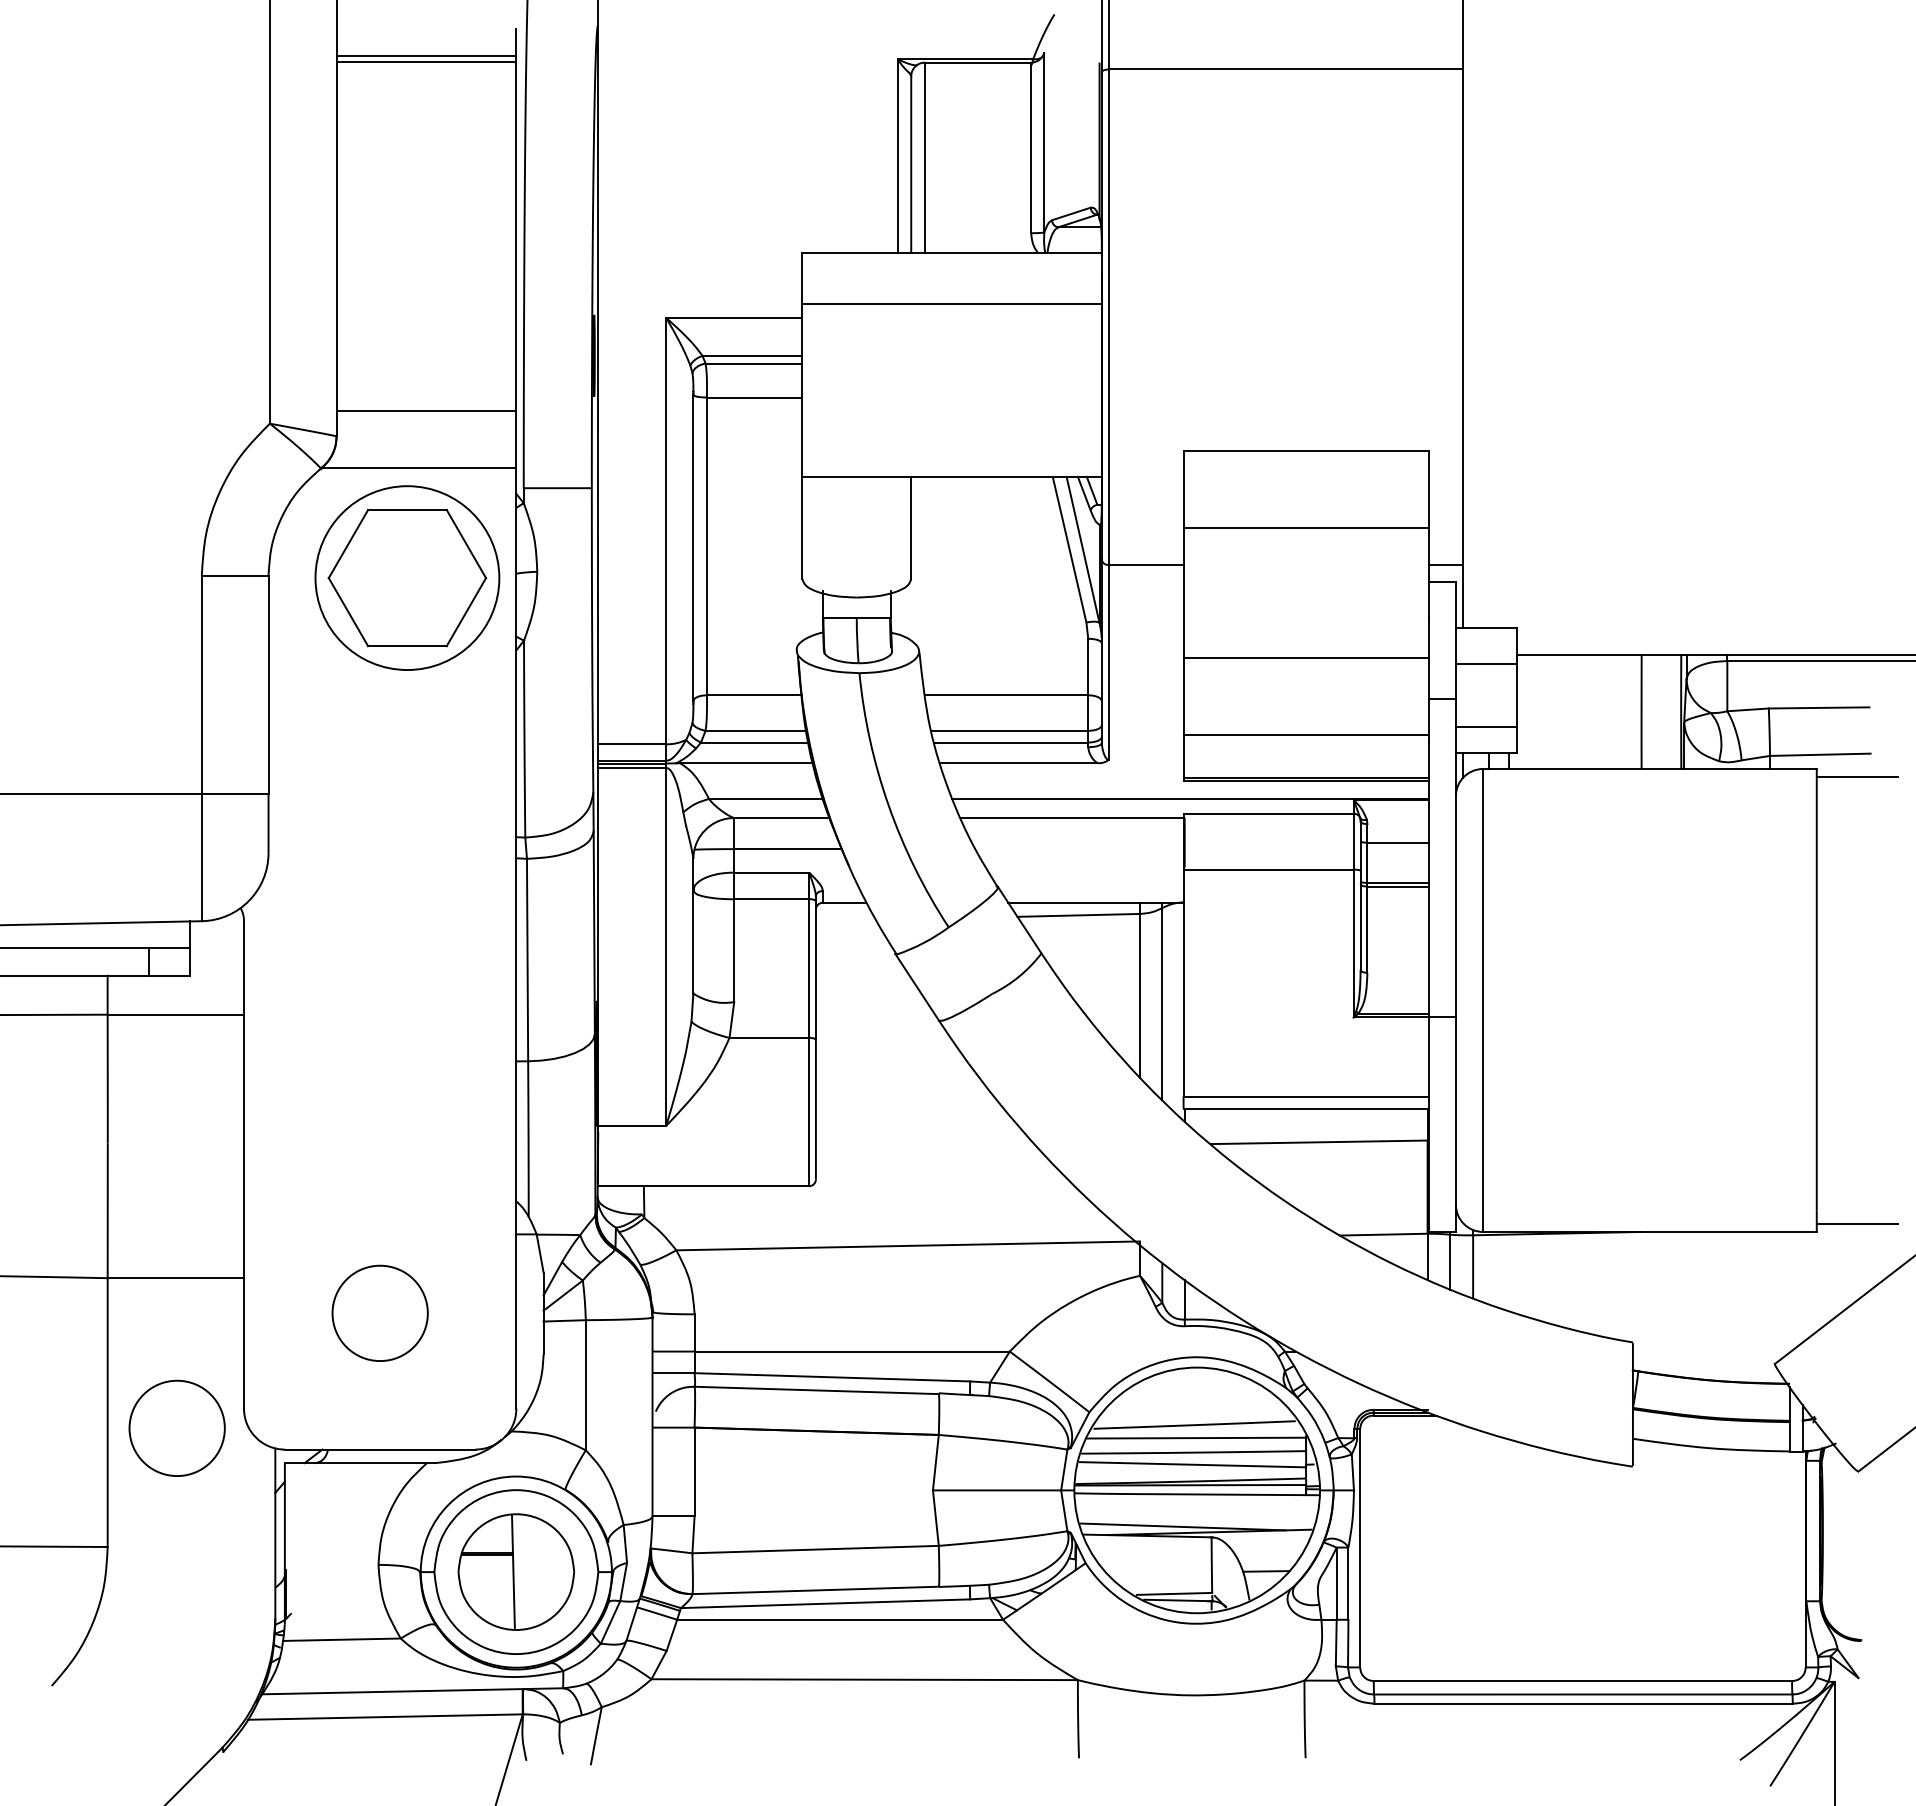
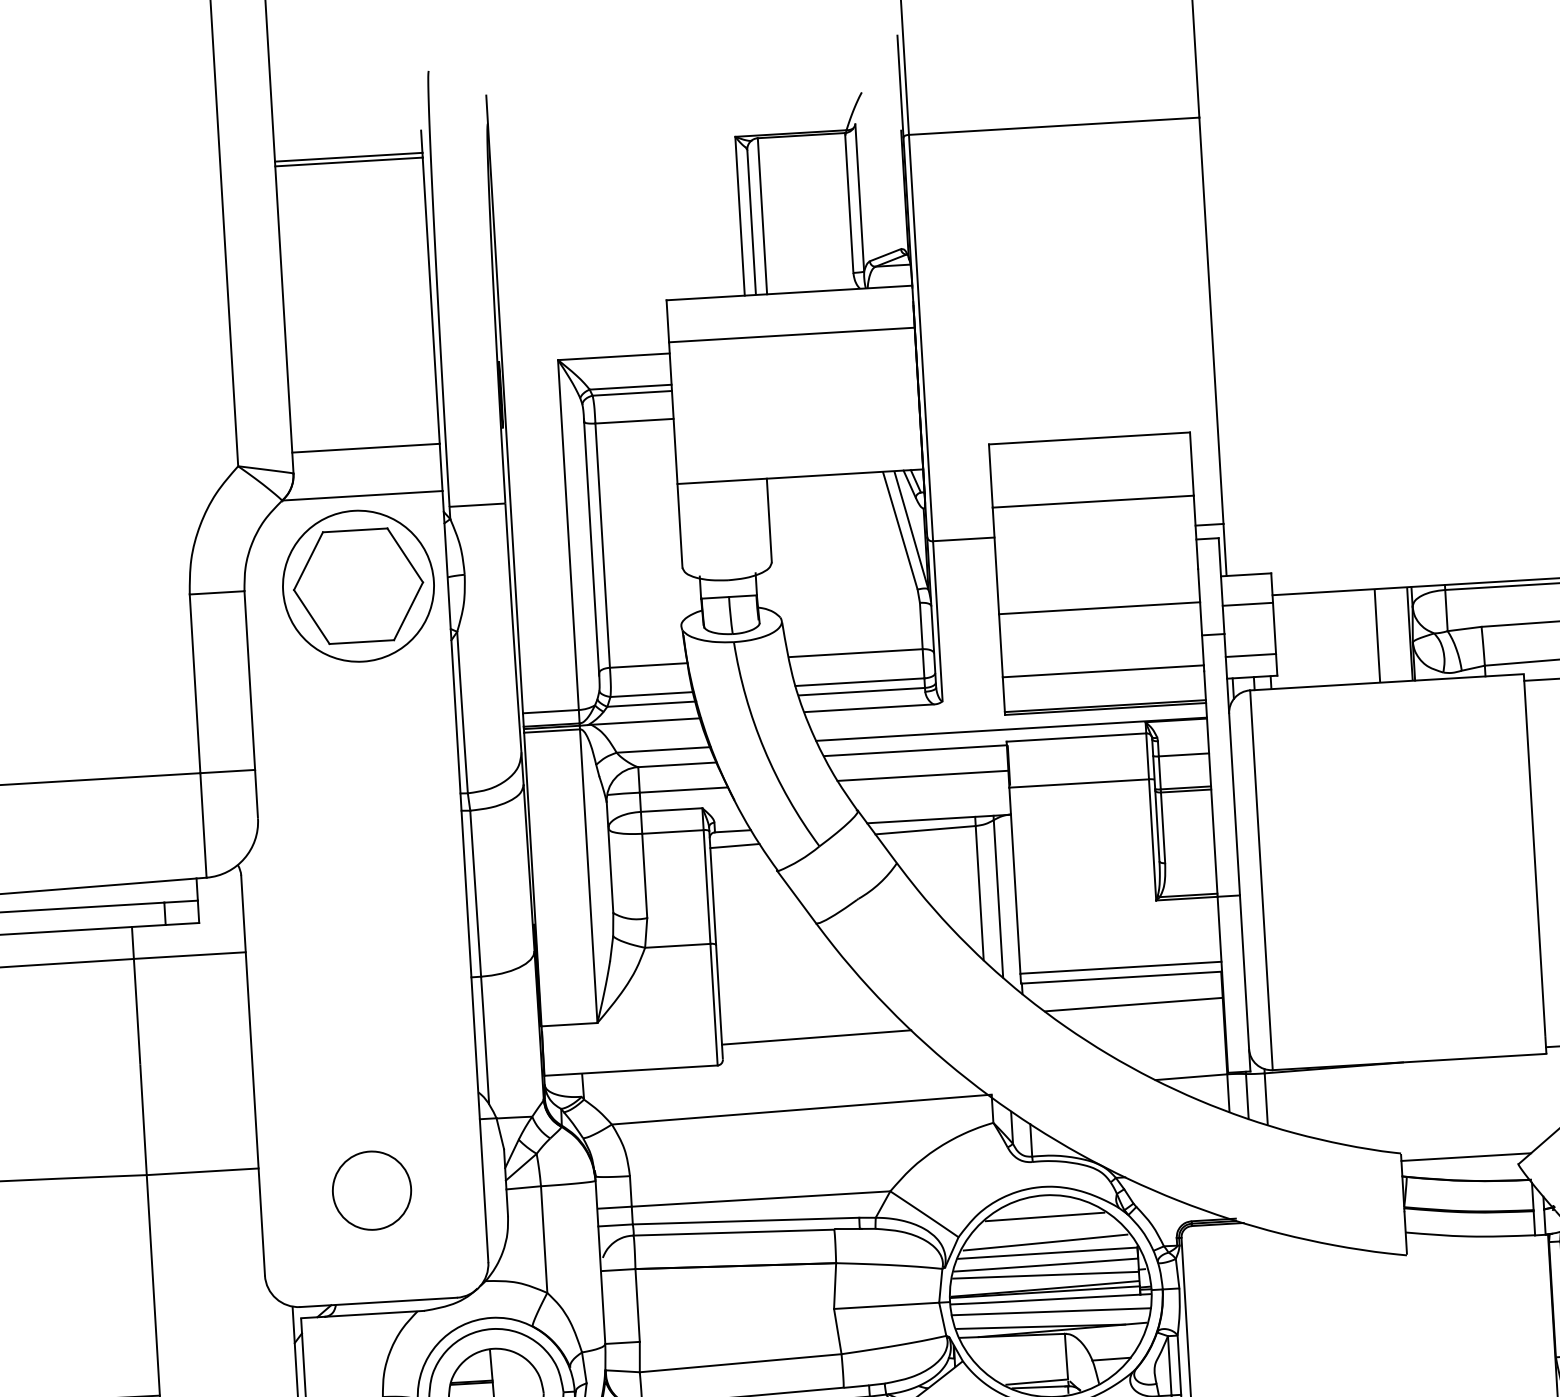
line: (1079, 849) -> (923, 776), added
line: (845, 920) -> (734, 845), added
line: (930, 1159) -> (815, 1037), added
line: (1711, 1351) -> (1465, 1157), added
line: (1195, 1393) -> (1044, 1216), added
circle: (176, 1427) -> (210, 1294), removed
line: (1196, 1509) -> (1051, 1311), added

